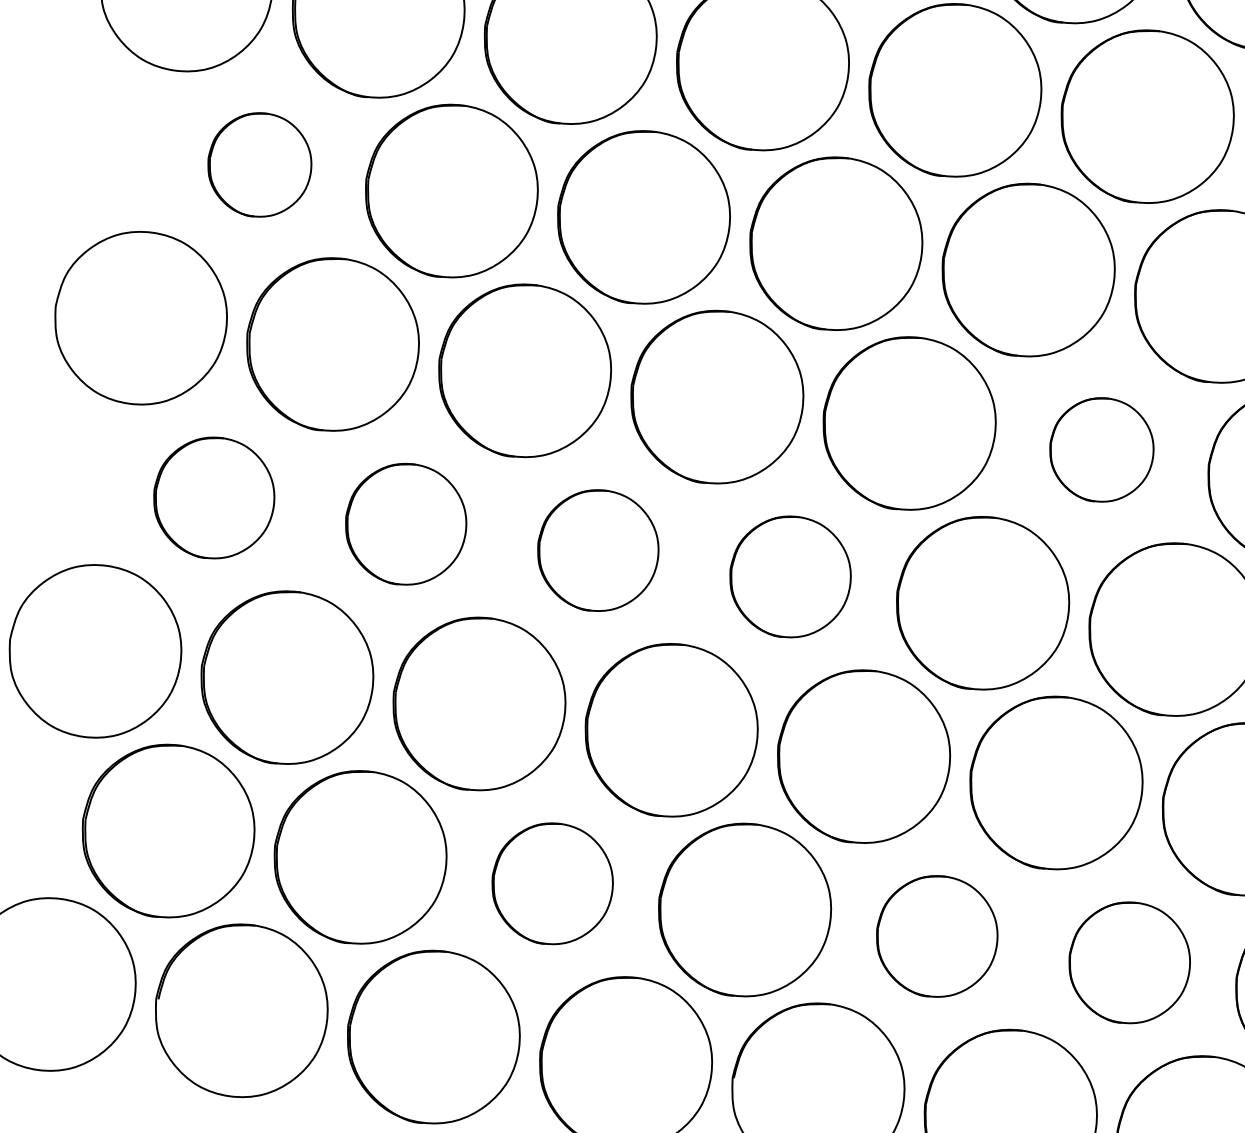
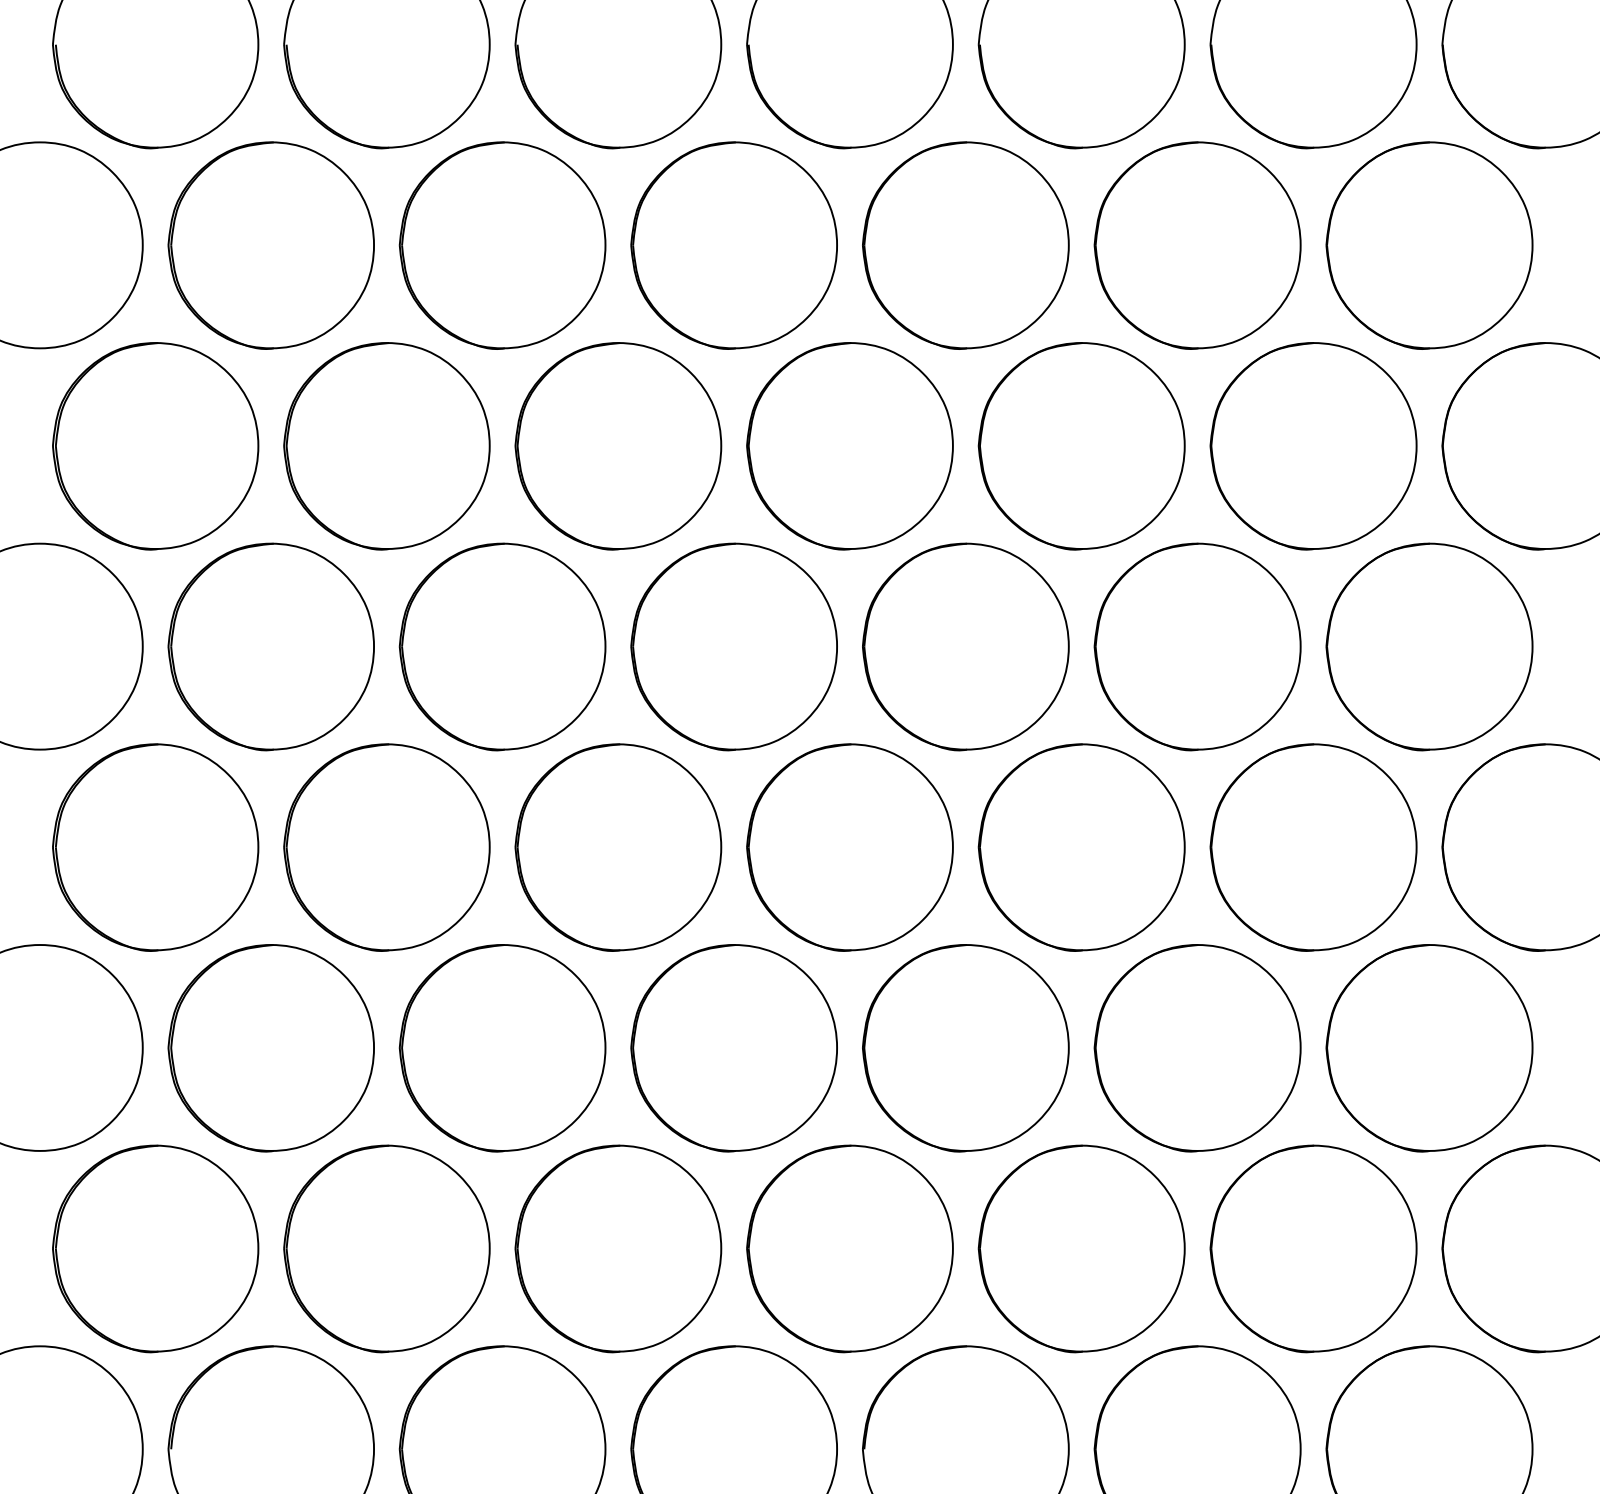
part: (259, 165) -> (155, 446), size x1.67
part: (1101, 449) -> (1197, 646), size x1.67
part: (213, 498) -> (155, 847), size x1.43
part: (405, 524) -> (386, 847), size x1.43
part: (598, 550) -> (618, 847), size x1.43
part: (790, 576) -> (849, 847), size x1.43
part: (552, 883) -> (618, 1248), size x1.43
part: (936, 936) -> (1081, 1248), size x1.43
part: (1129, 962) -> (1313, 1248), size x1.43

